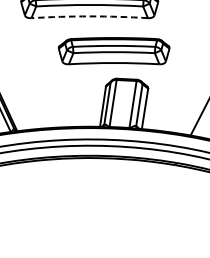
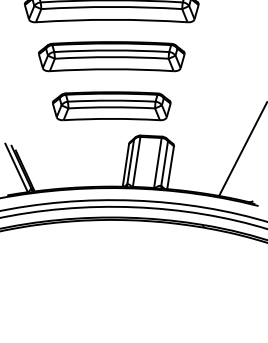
arc: (89, 16) -> (111, 69), dashed -> solid
part: (113, 51) -> (111, 106), moved

